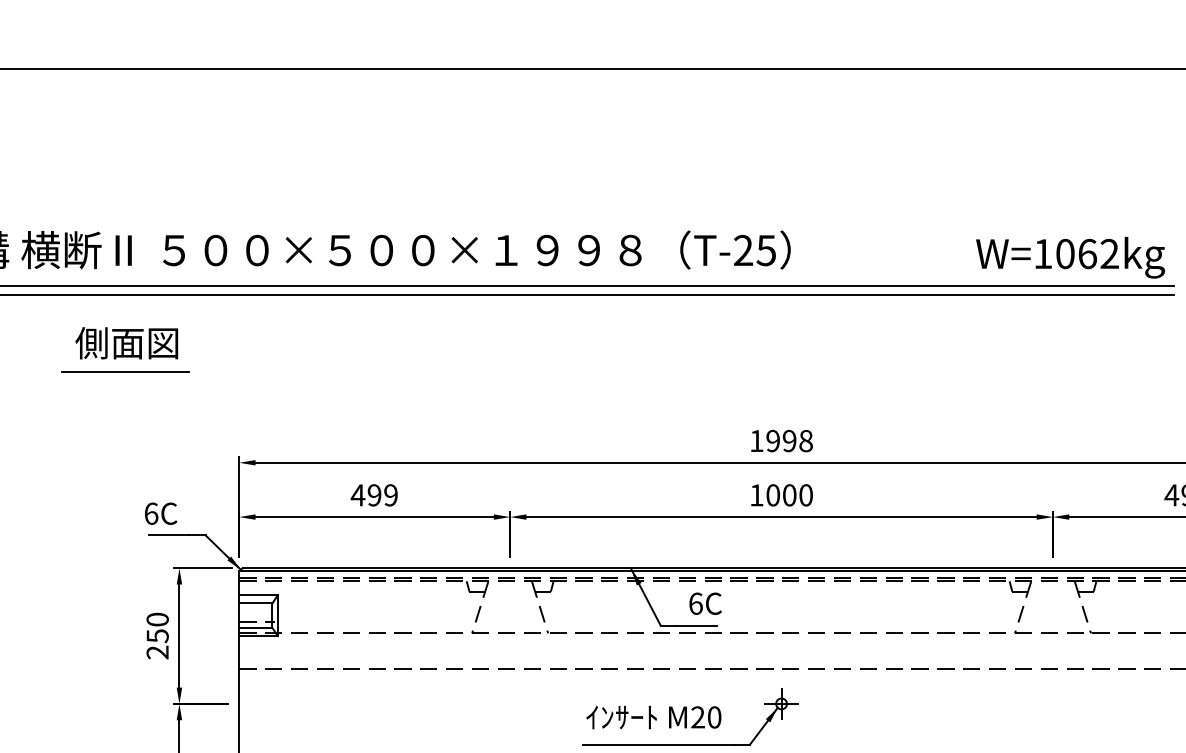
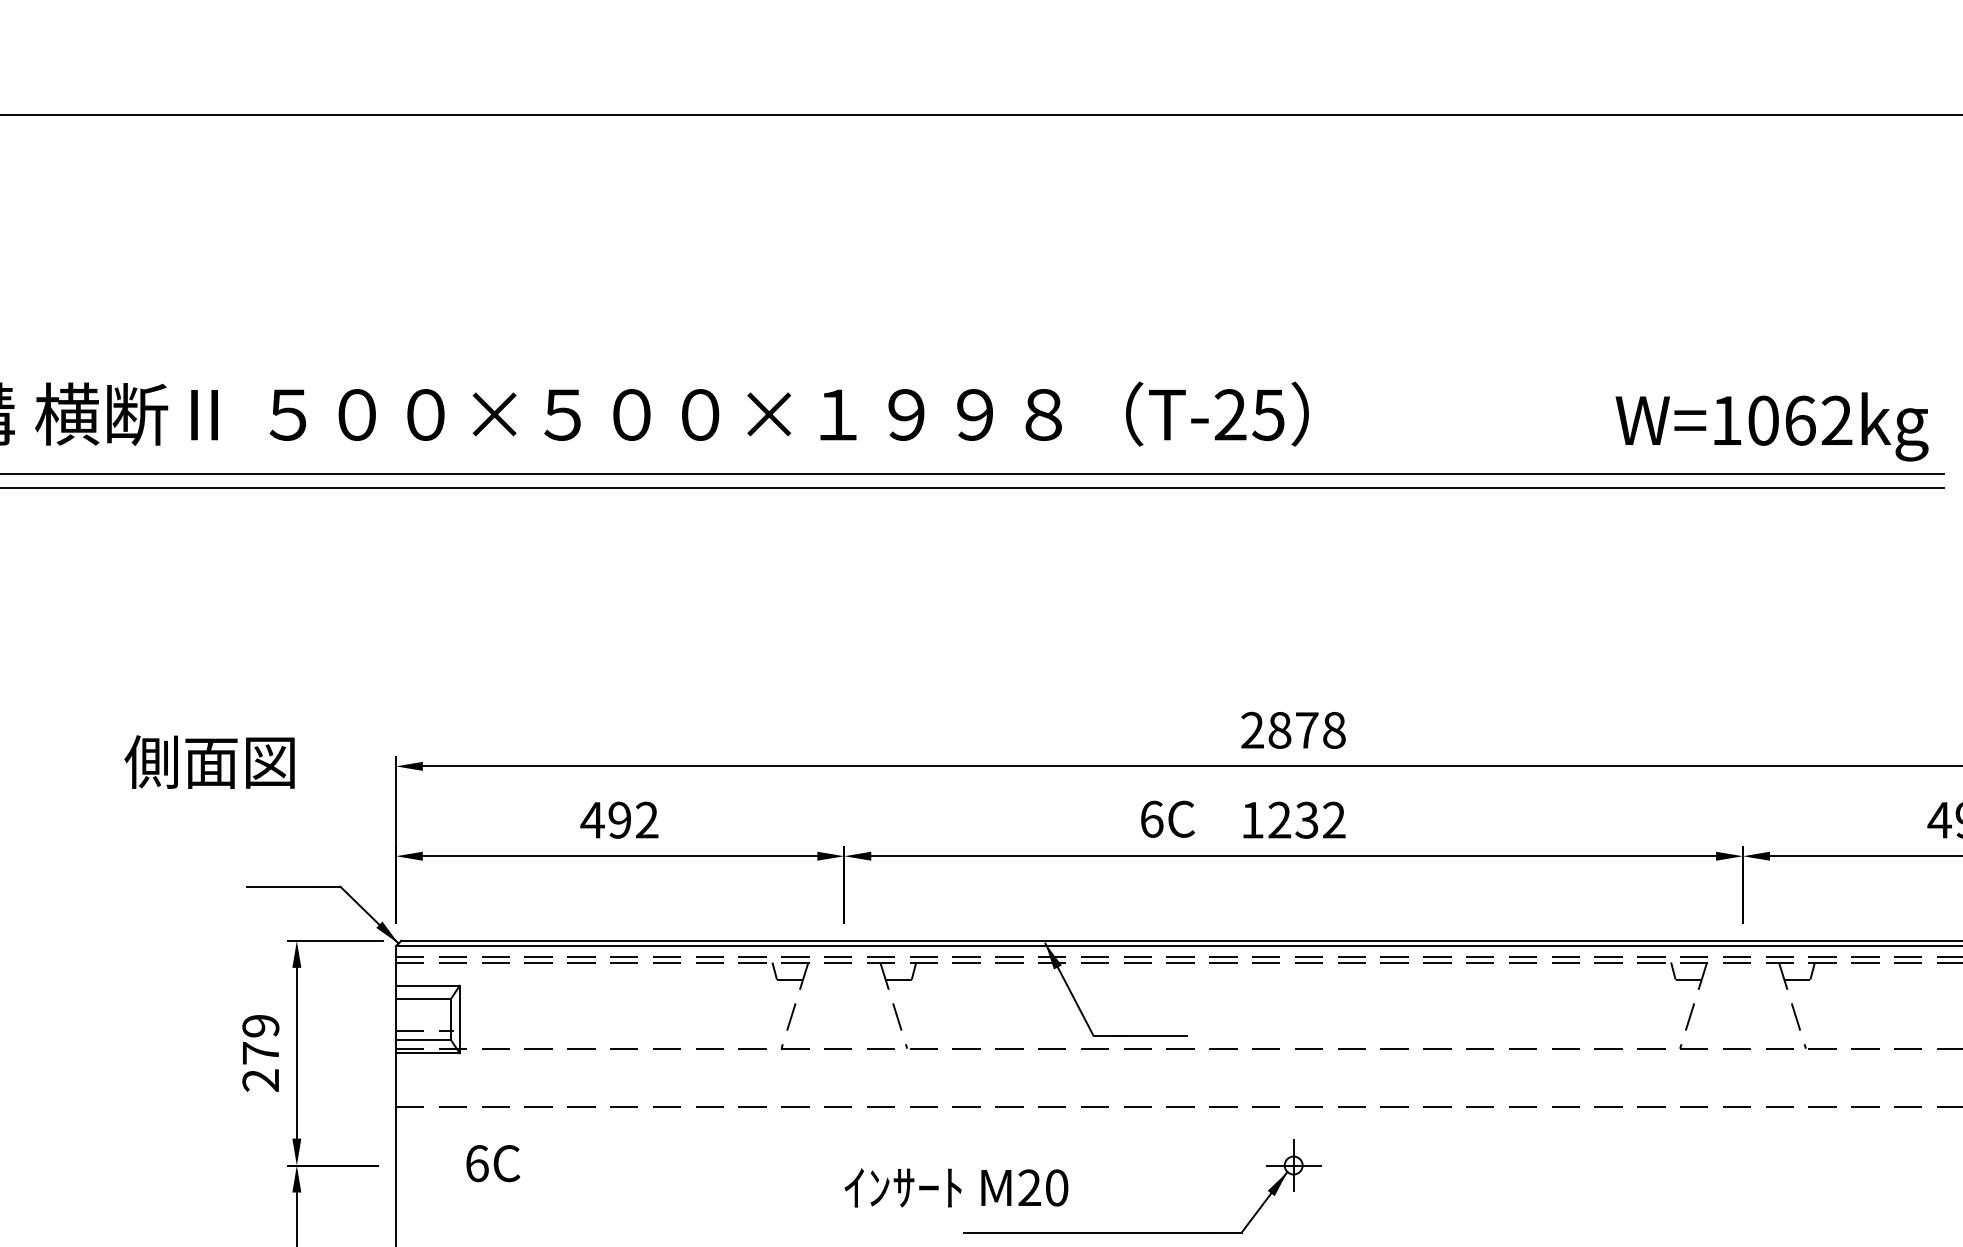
text: (126, 343) -> (209, 762), moved
line: (125, 372) -> (207, 616), removed
text: (773, 440) -> (1280, 729), 1998 -> 2878
text: (390, 495) -> (646, 820), 499 -> 492
text: (789, 495) -> (1306, 820), 1000 -> 1232
text: (161, 513) -> (493, 1163), moved
text: (705, 603) -> (1167, 818), moved
text: (157, 627) -> (260, 1039), 250 -> 279
text: (653, 717) -> (955, 1188), moved

